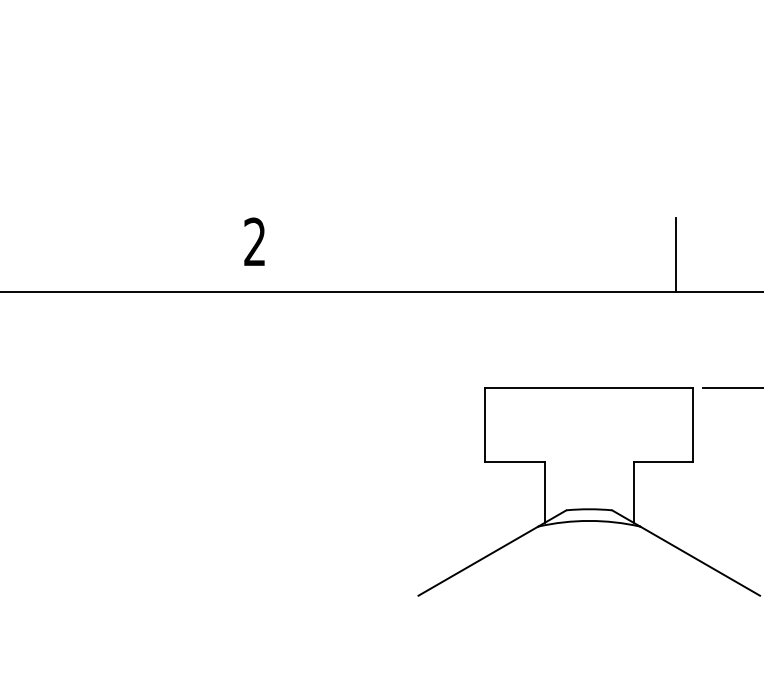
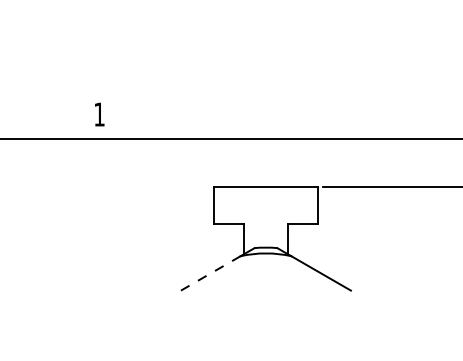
text: (254, 241) -> (99, 114), 2 -> 1
line: (676, 253) -> (309, 120), removed
line: (479, 561) -> (211, 273), solid -> dashed

